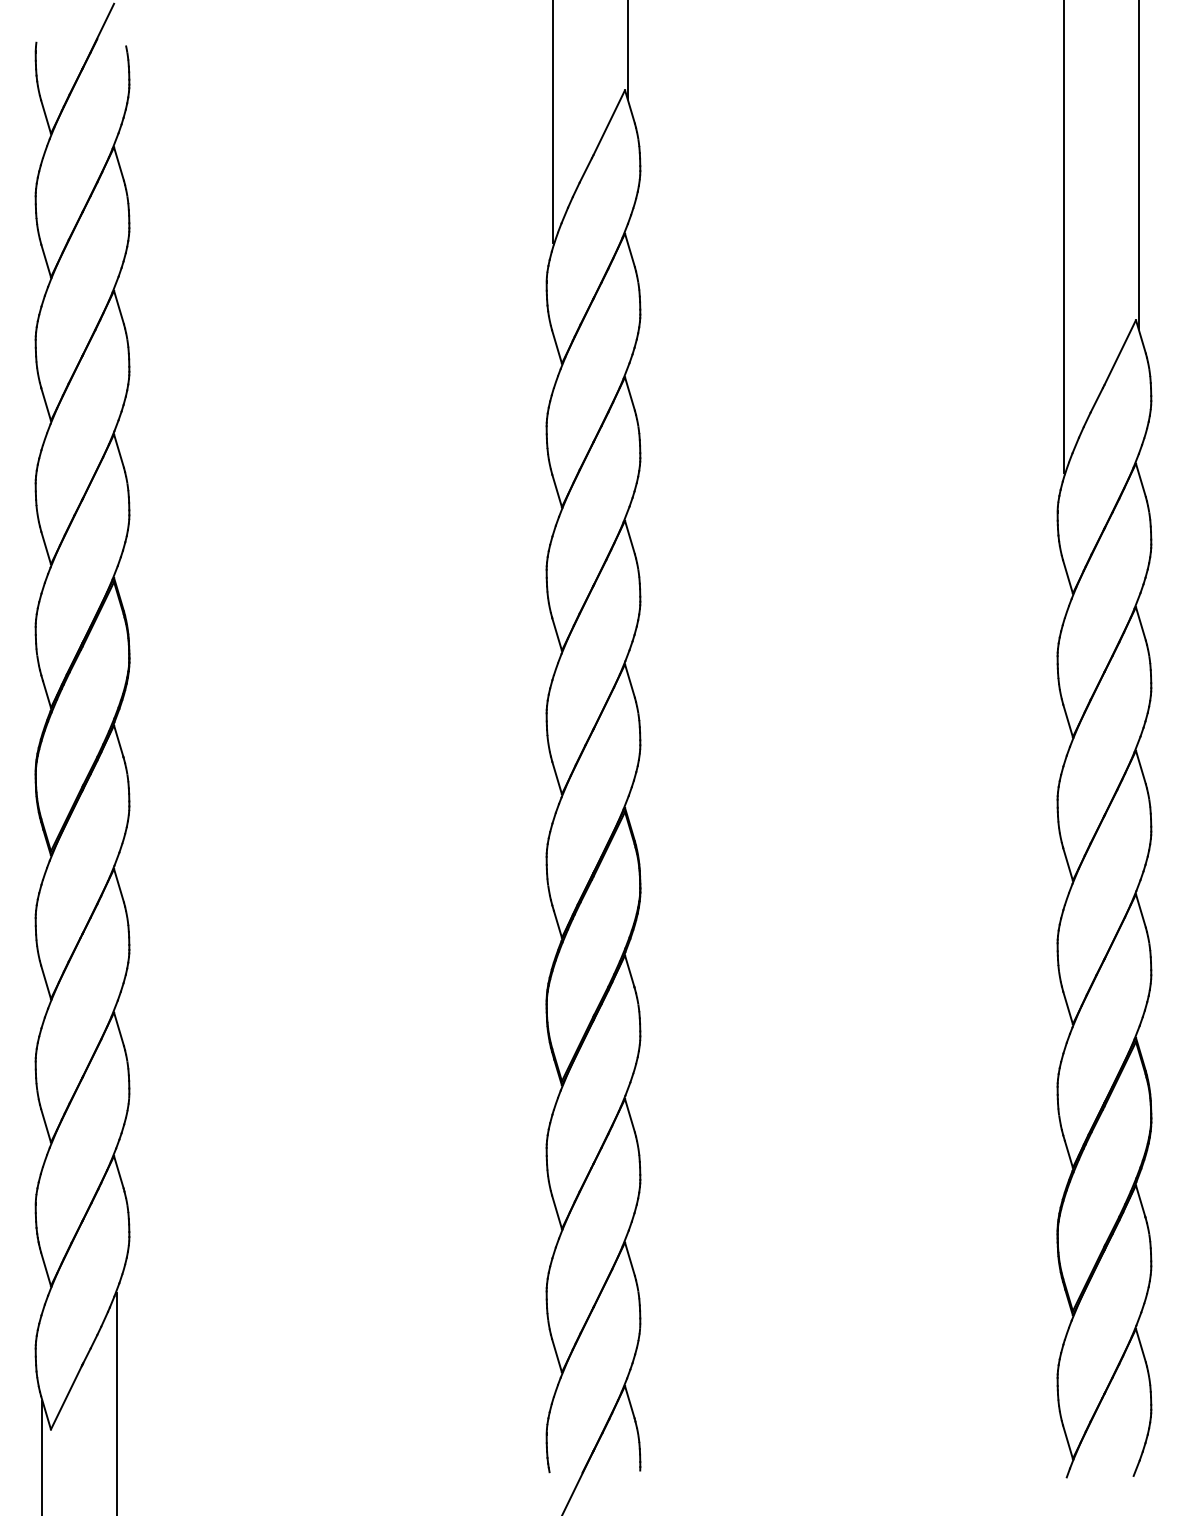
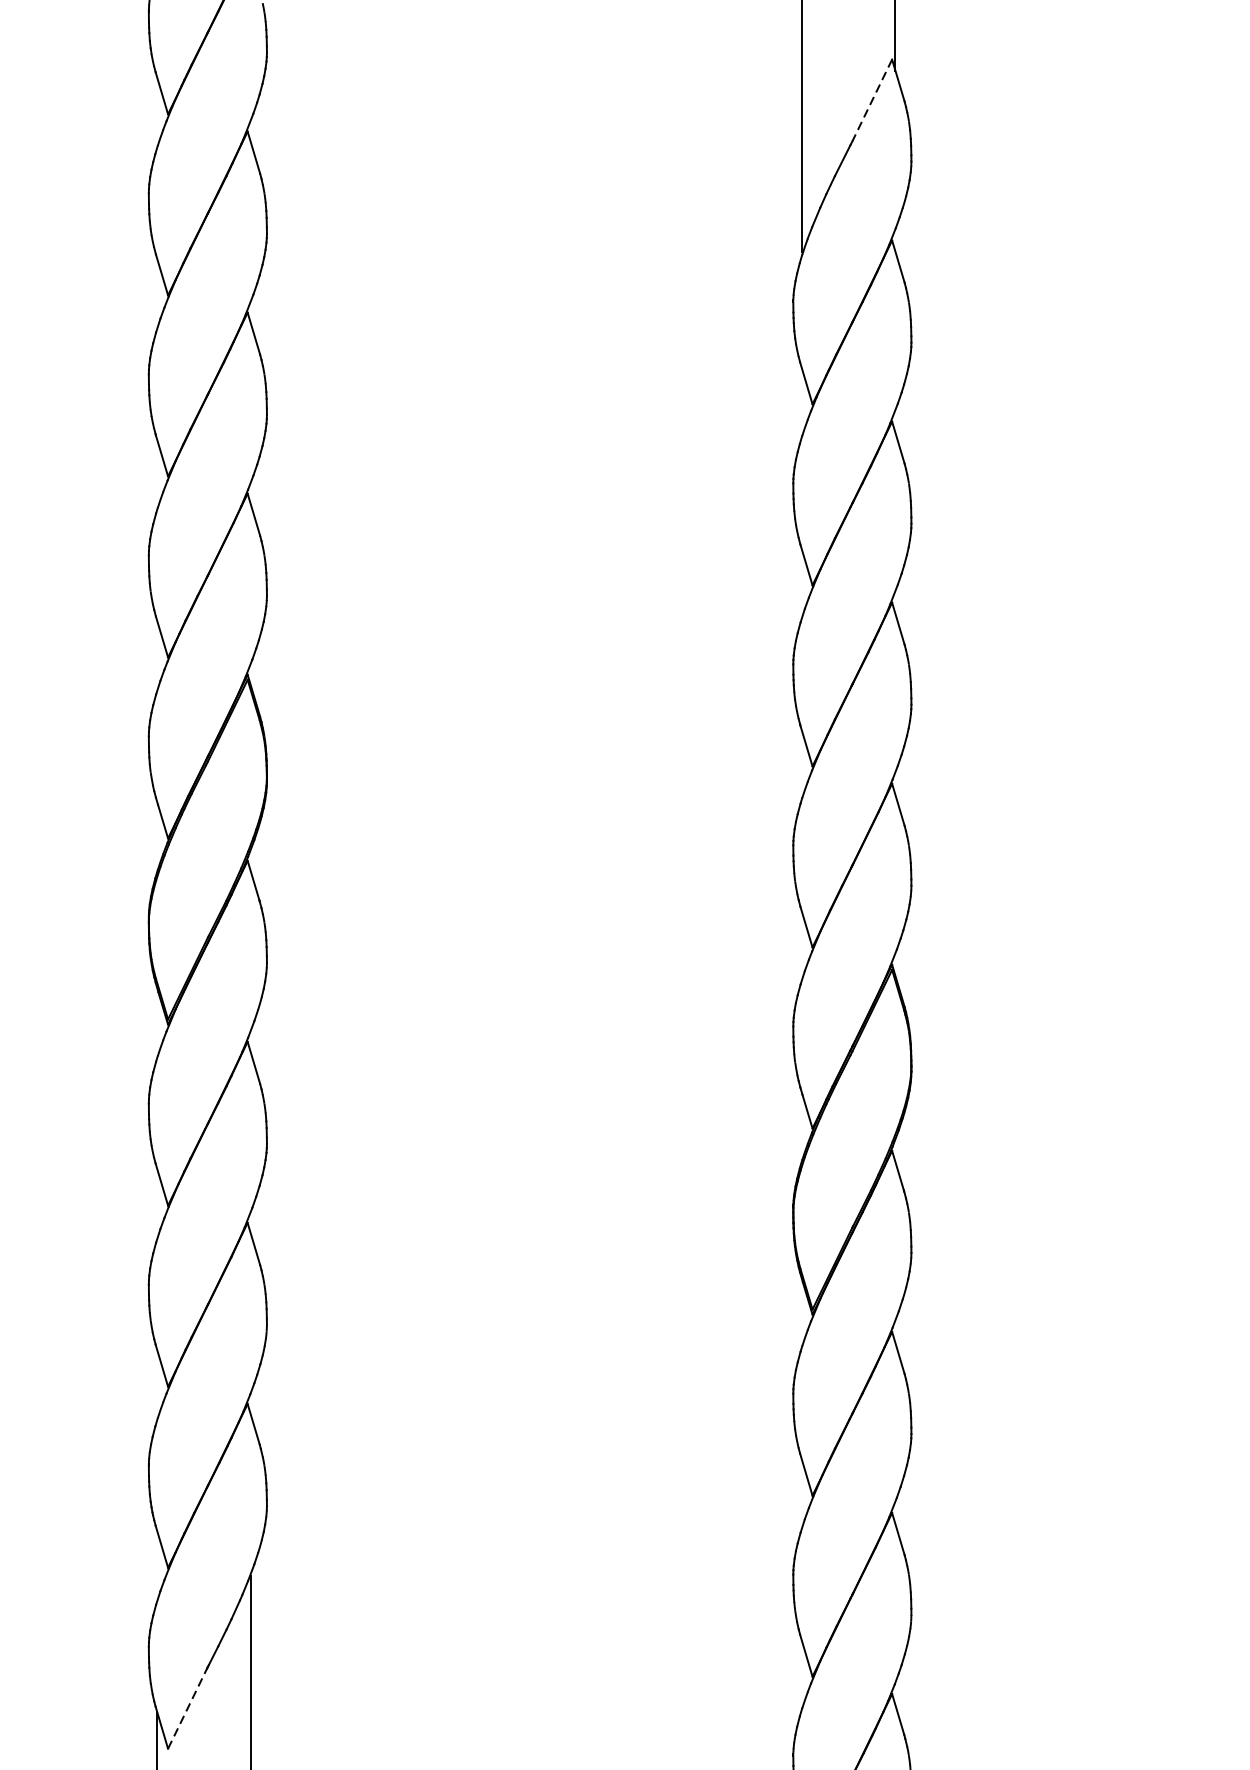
line: (609, 123) -> (872, 101), solid -> dashed
line: (66, 1396) -> (187, 1707), solid -> dashed

